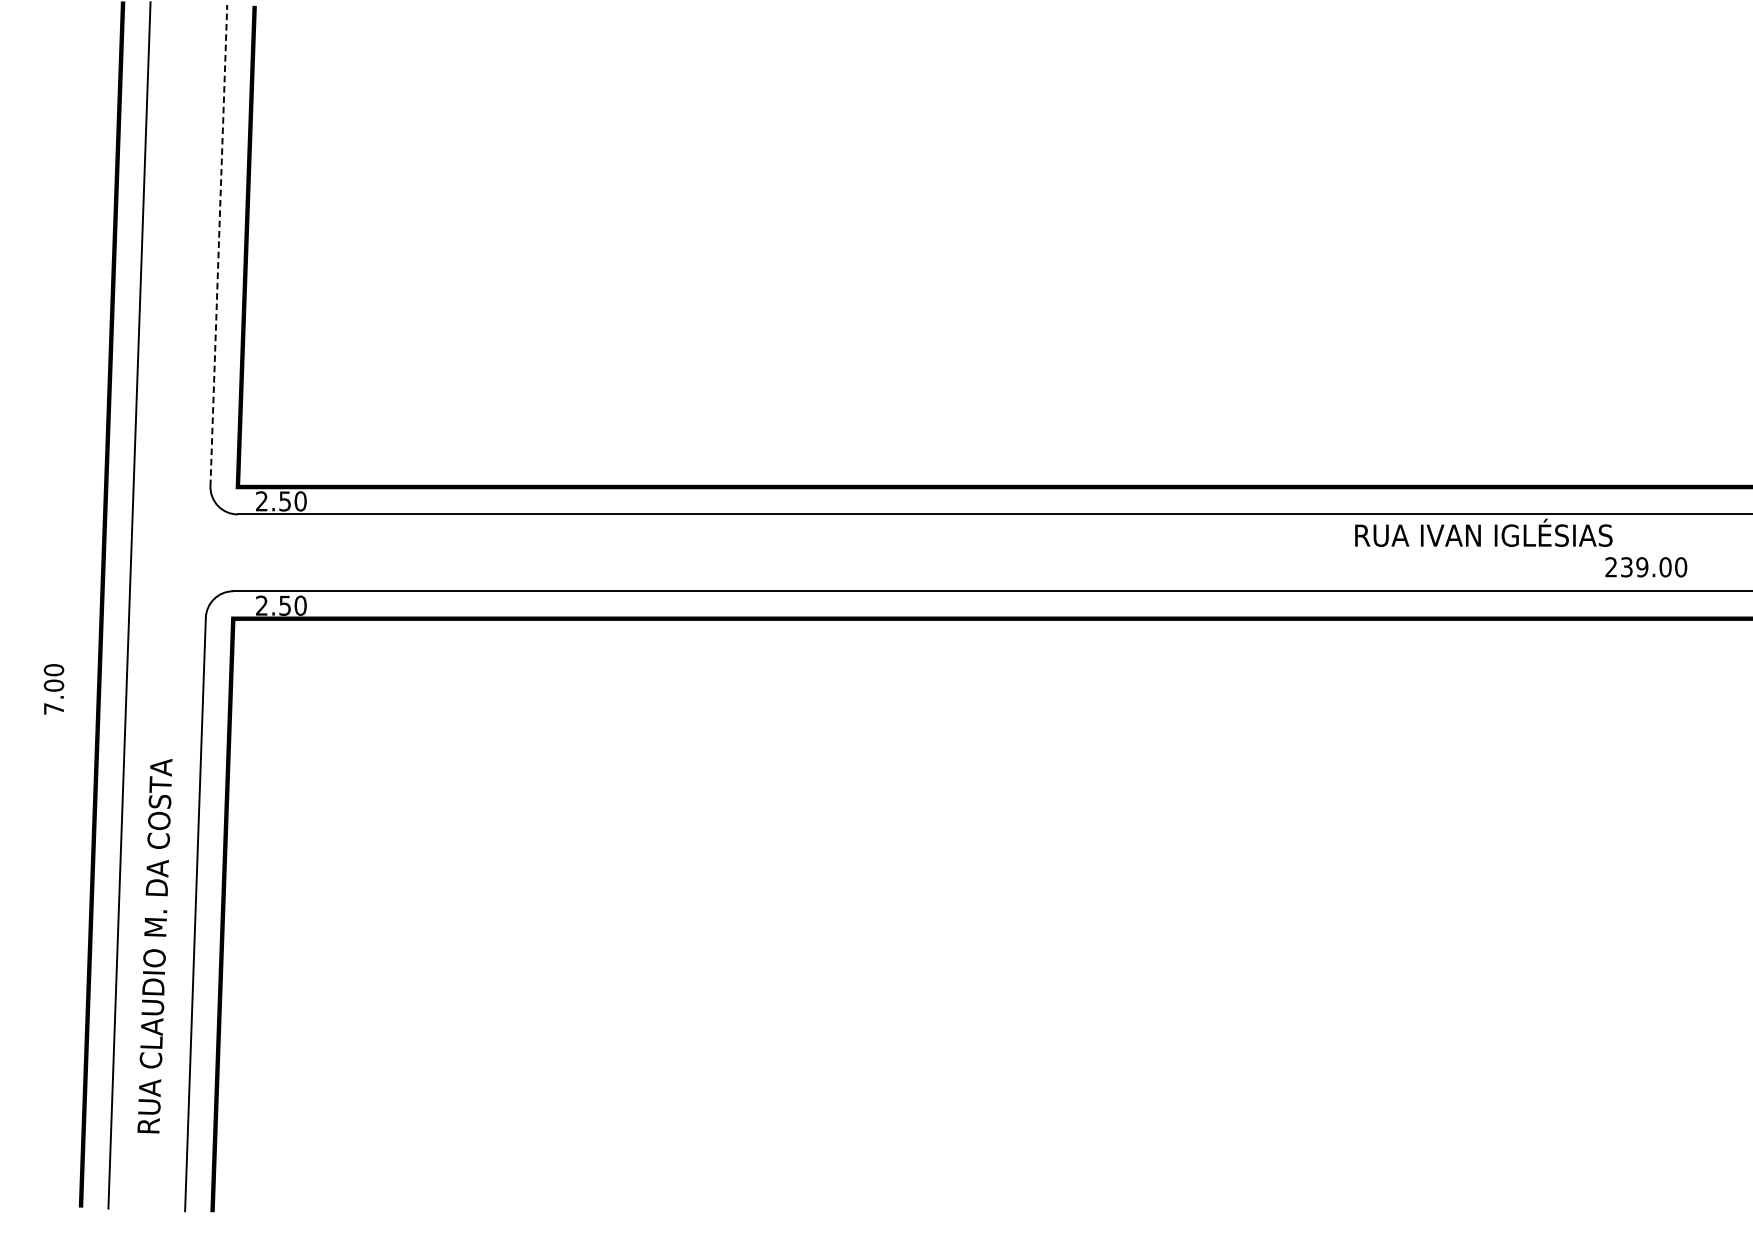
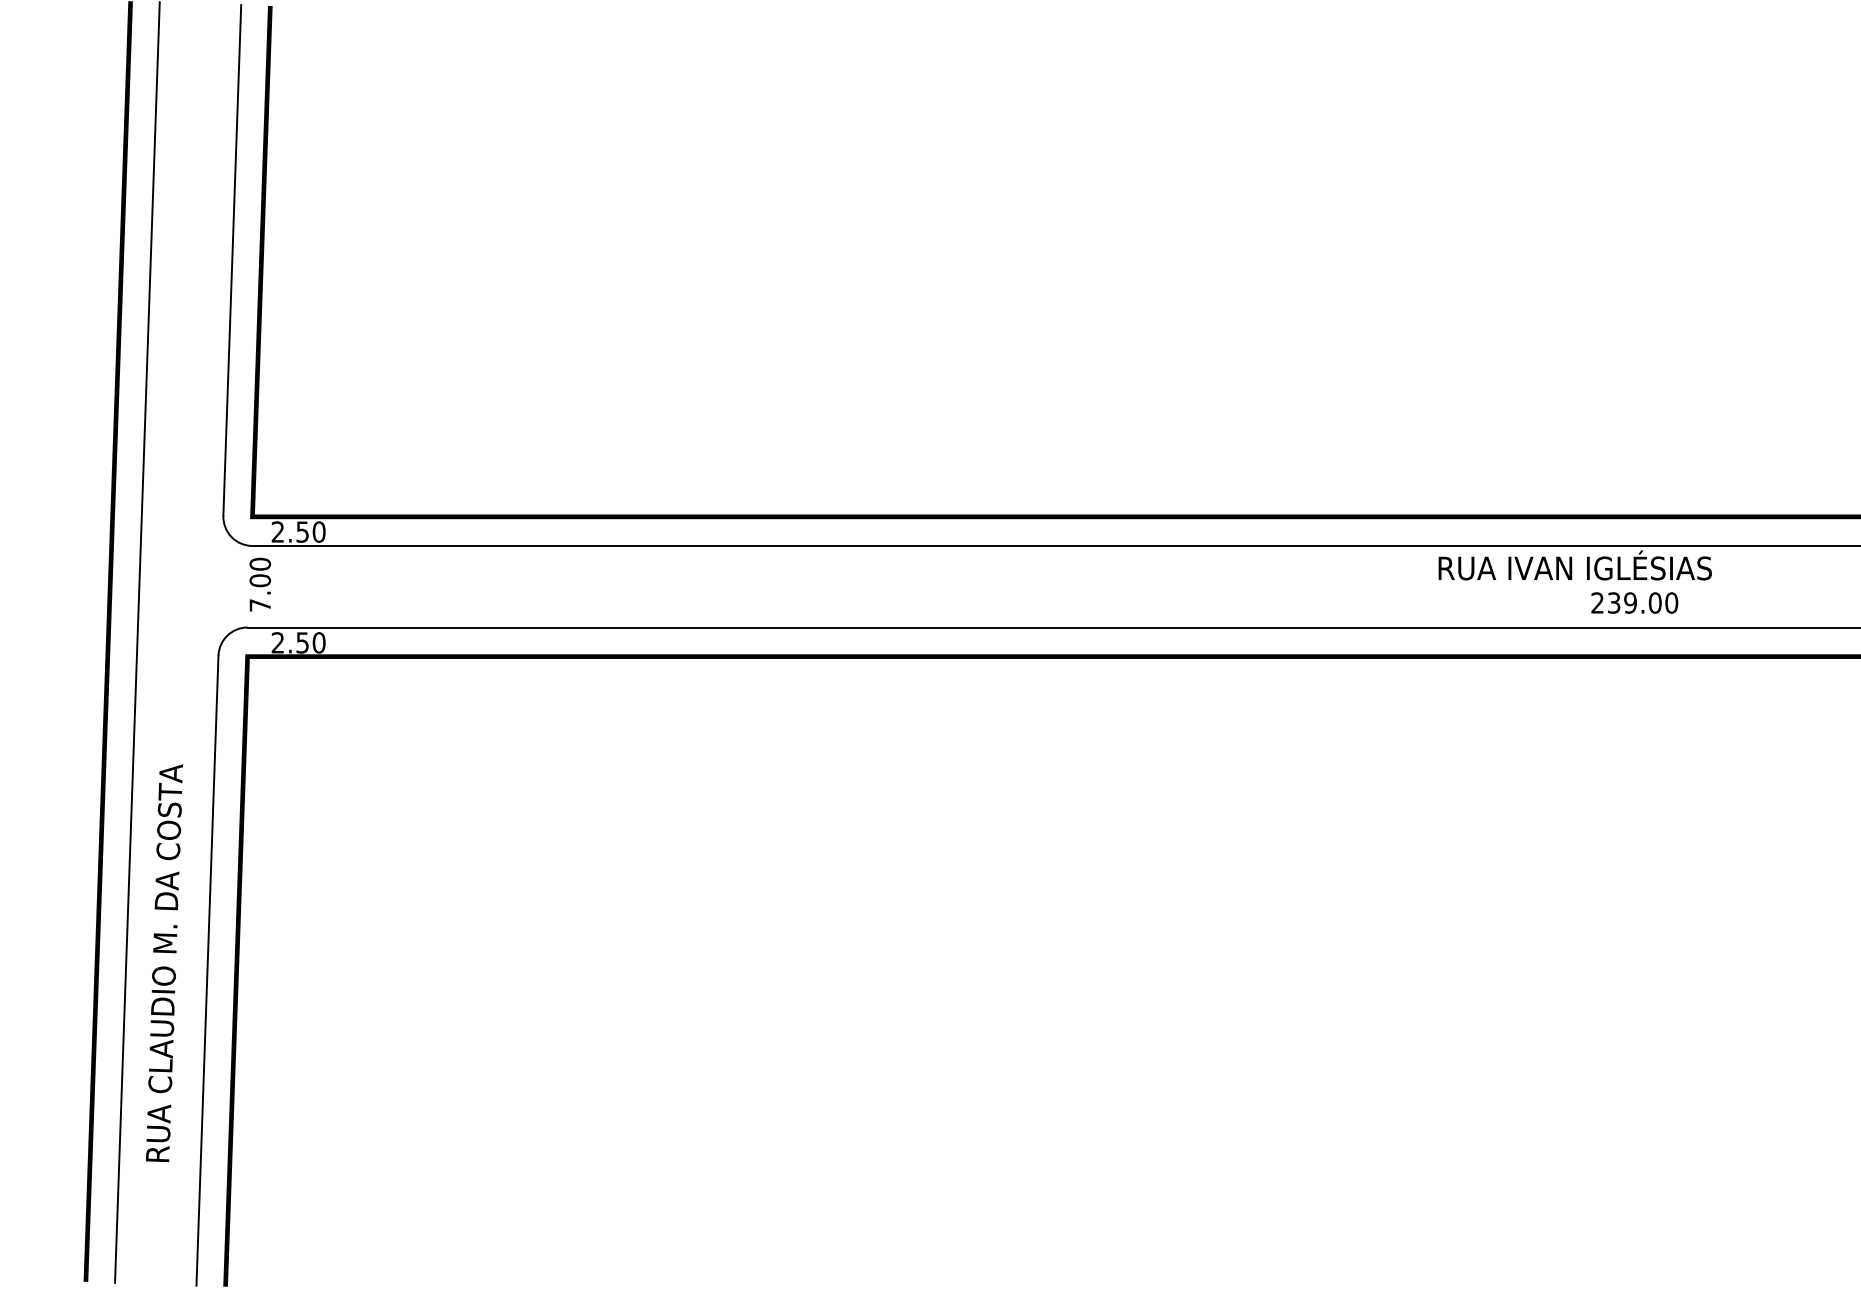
line: (219, 245) -> (232, 260), dashed -> solid
text: (1646, 566) -> (1634, 602), moved
text: (54, 689) -> (260, 584), moved
text: (155, 946) -> (164, 963), moved

